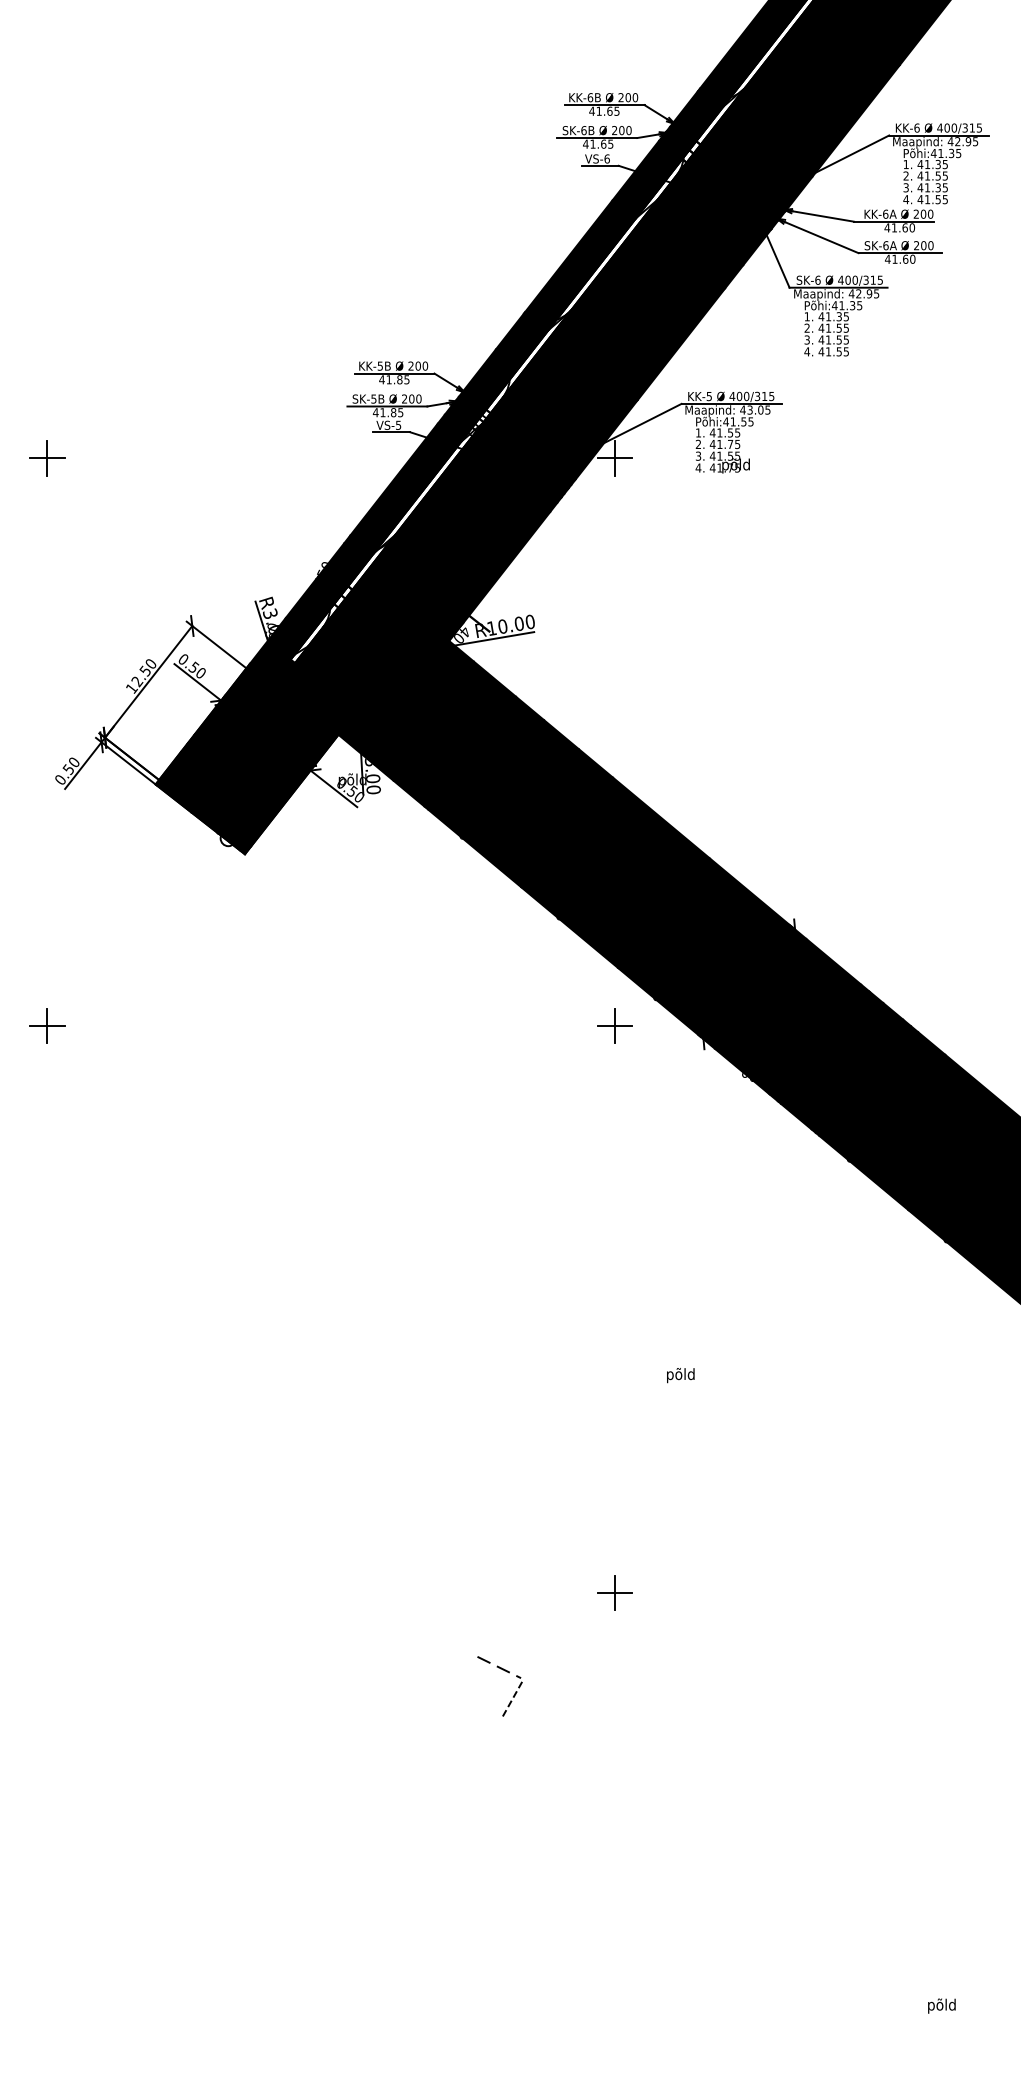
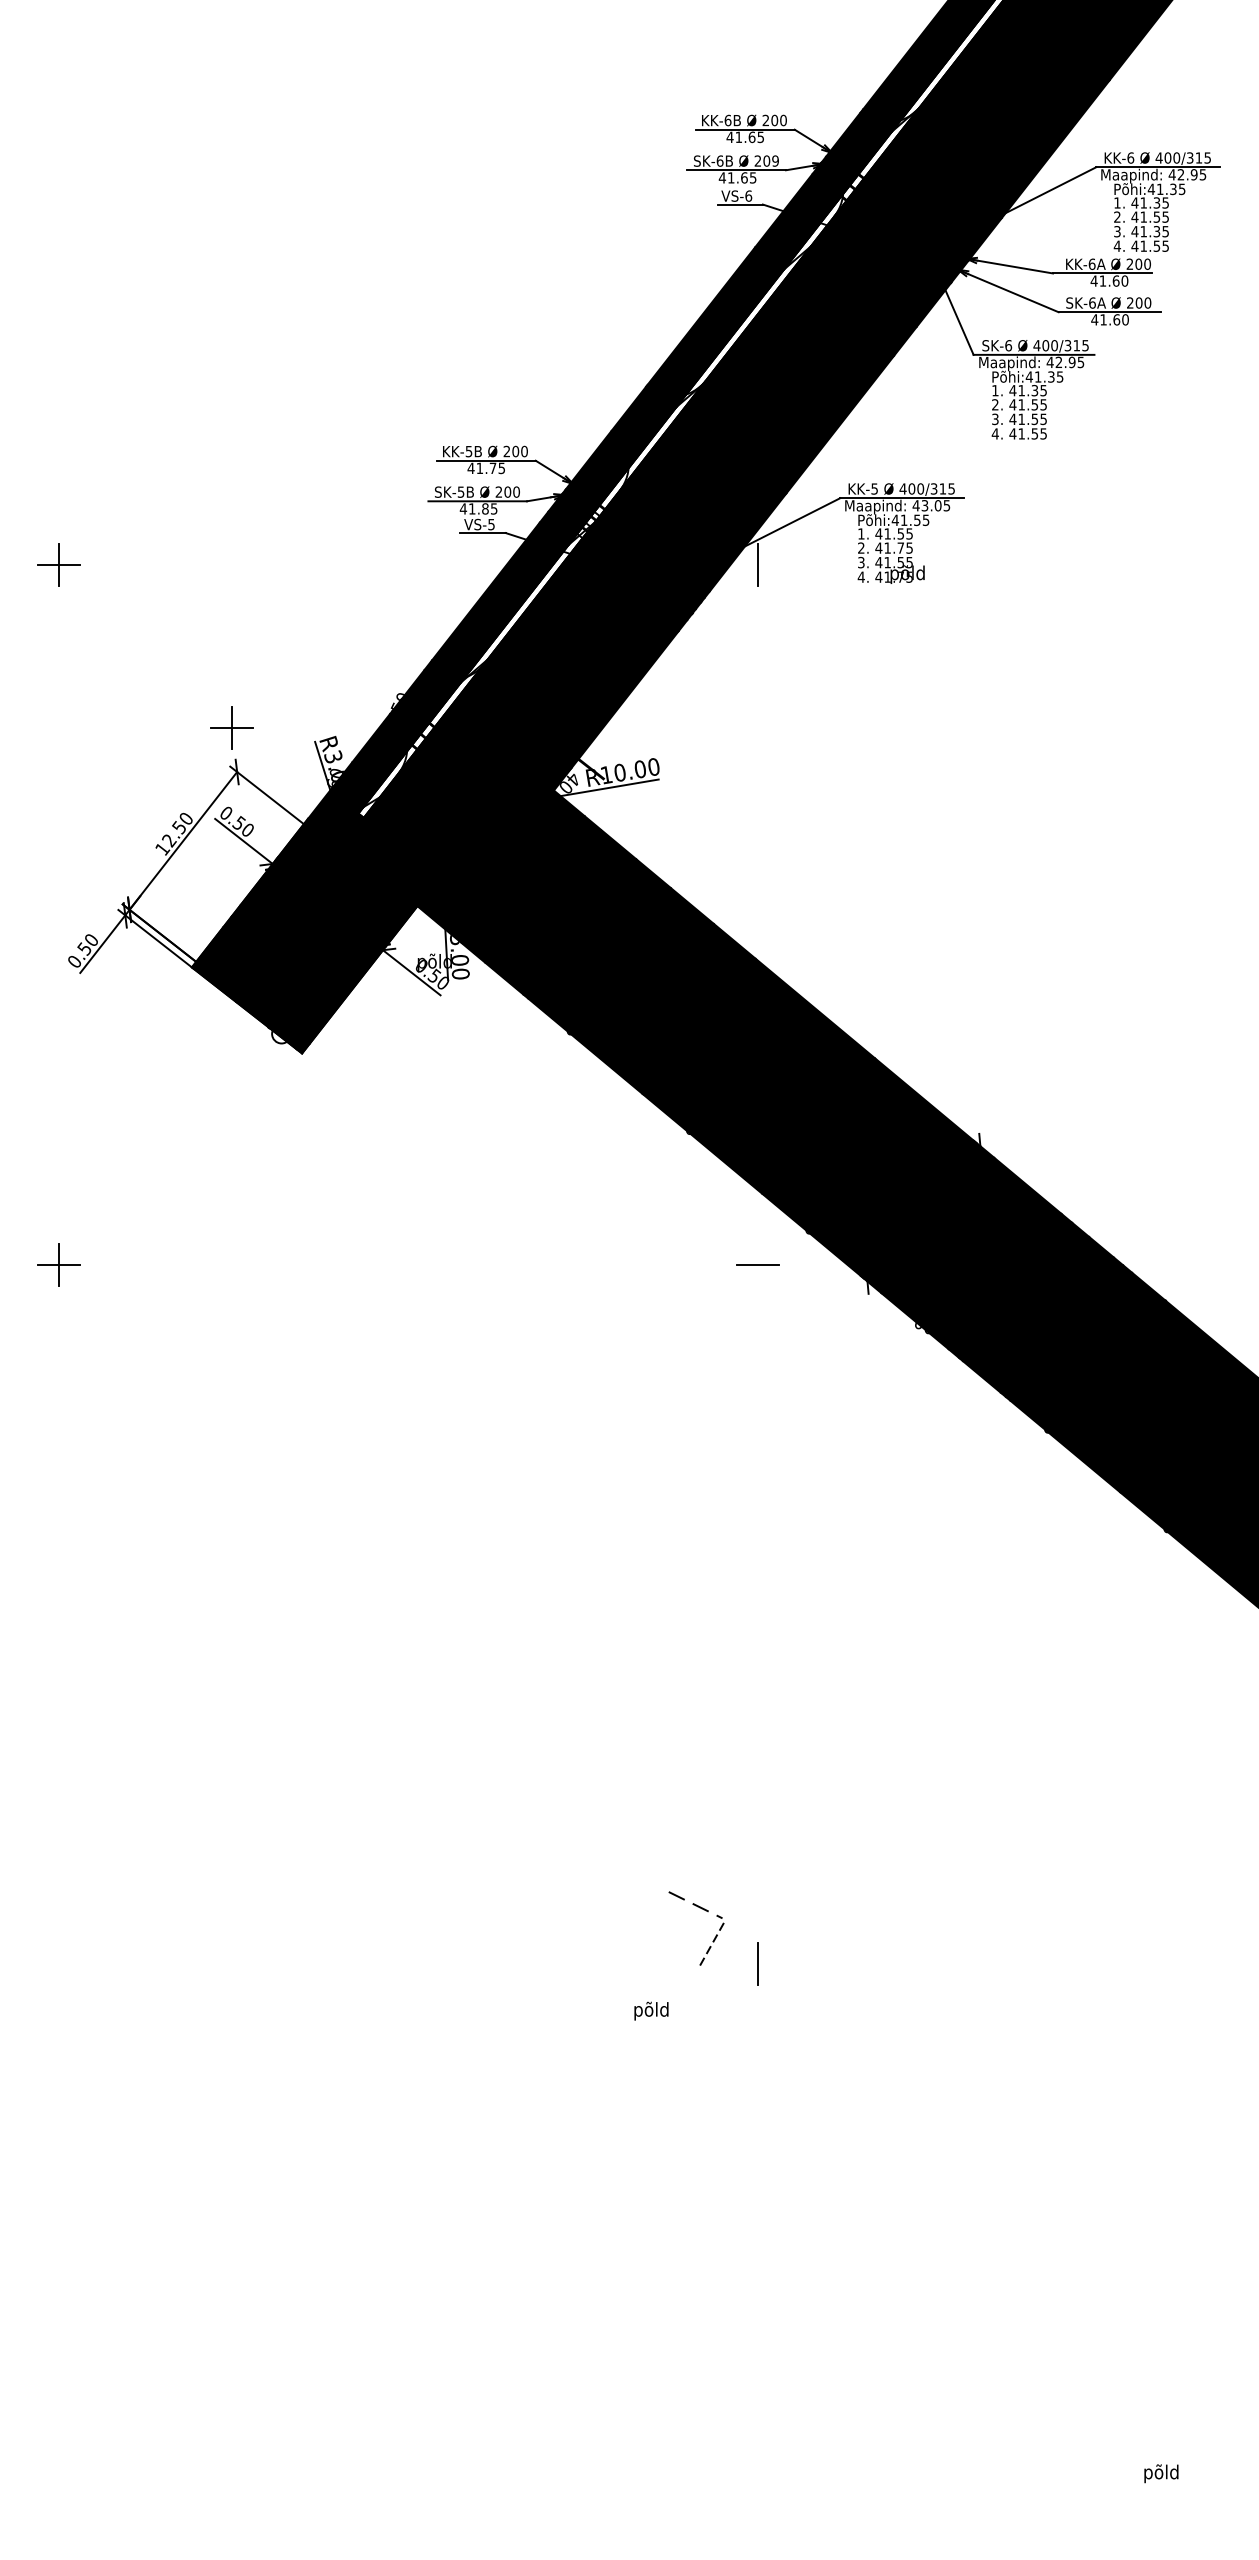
text: (628, 130) -> (775, 160), 200 -> 209
text: (399, 379) -> (492, 468), 41.85 -> 41.75
line: (614, 458) -> (757, 565), removed
part: (187, 589) -> (231, 727), added
line: (614, 1025) -> (757, 1264), removed
text: (680, 1374) -> (651, 2010), moved
line: (614, 1593) -> (757, 1964), removed
part: (505, 1671) -> (703, 1910), moved

